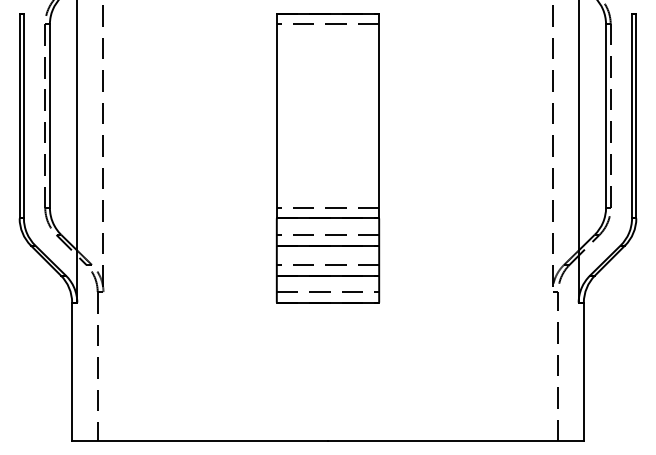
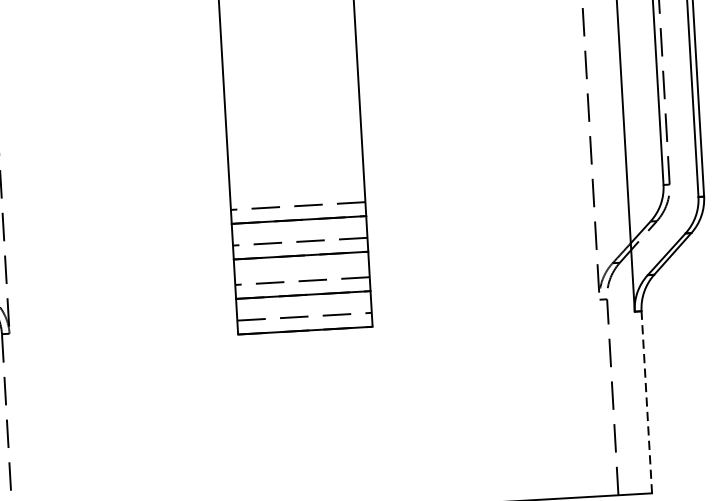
line: (583, 371) -> (646, 401), solid -> dashed

